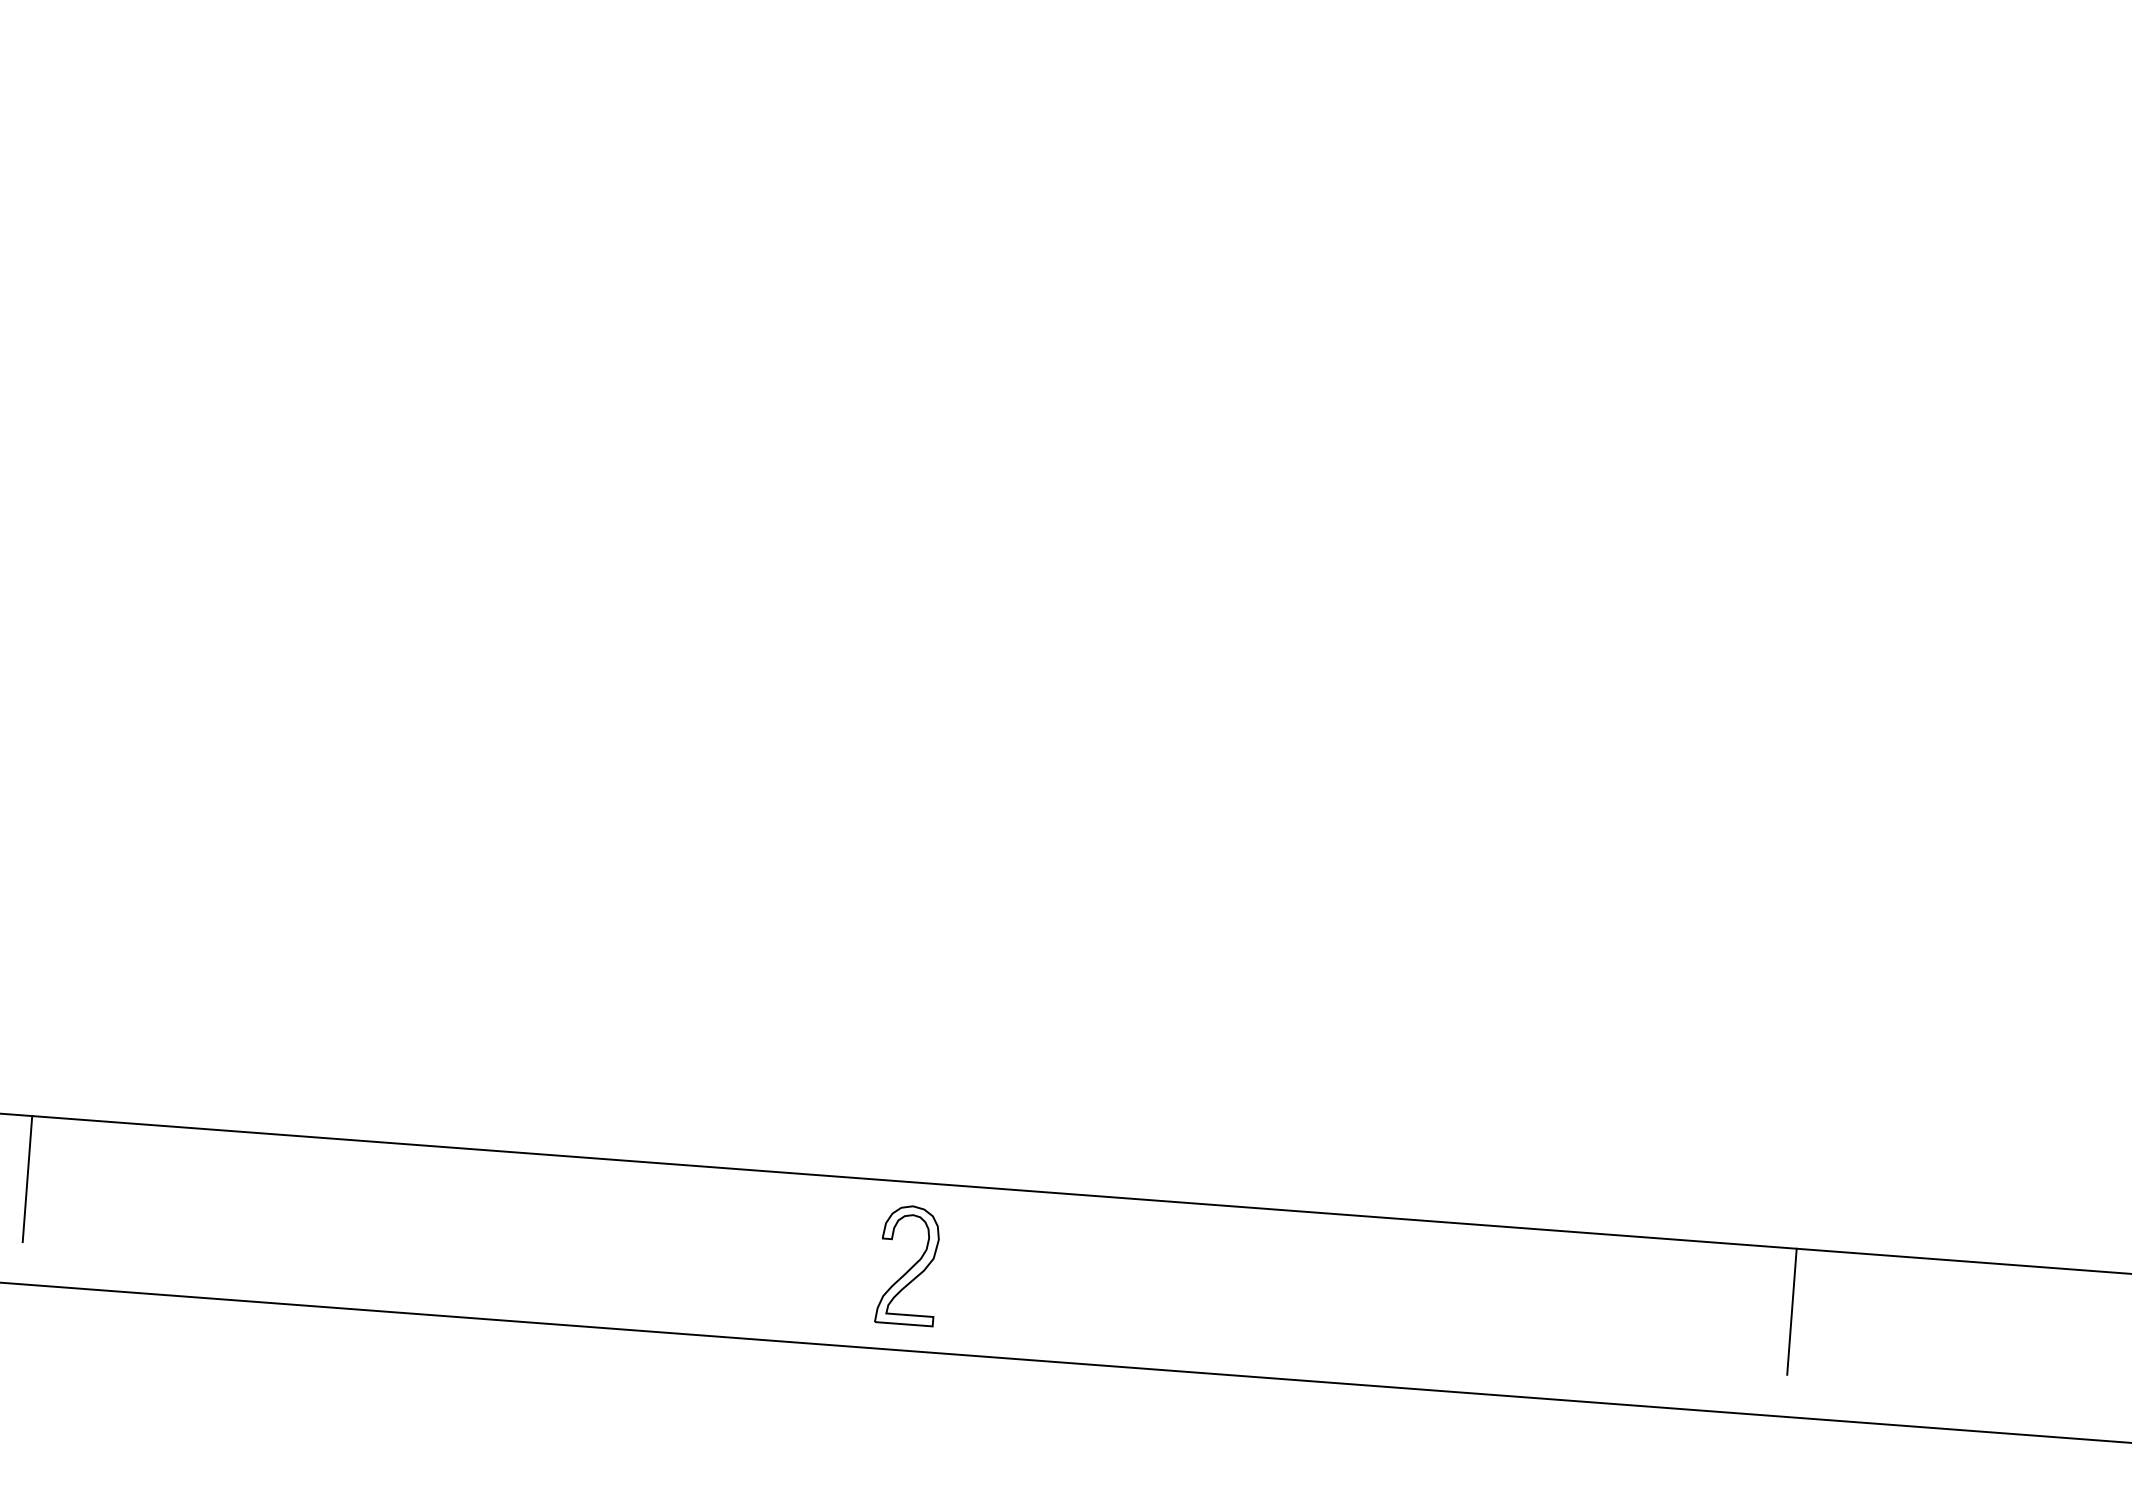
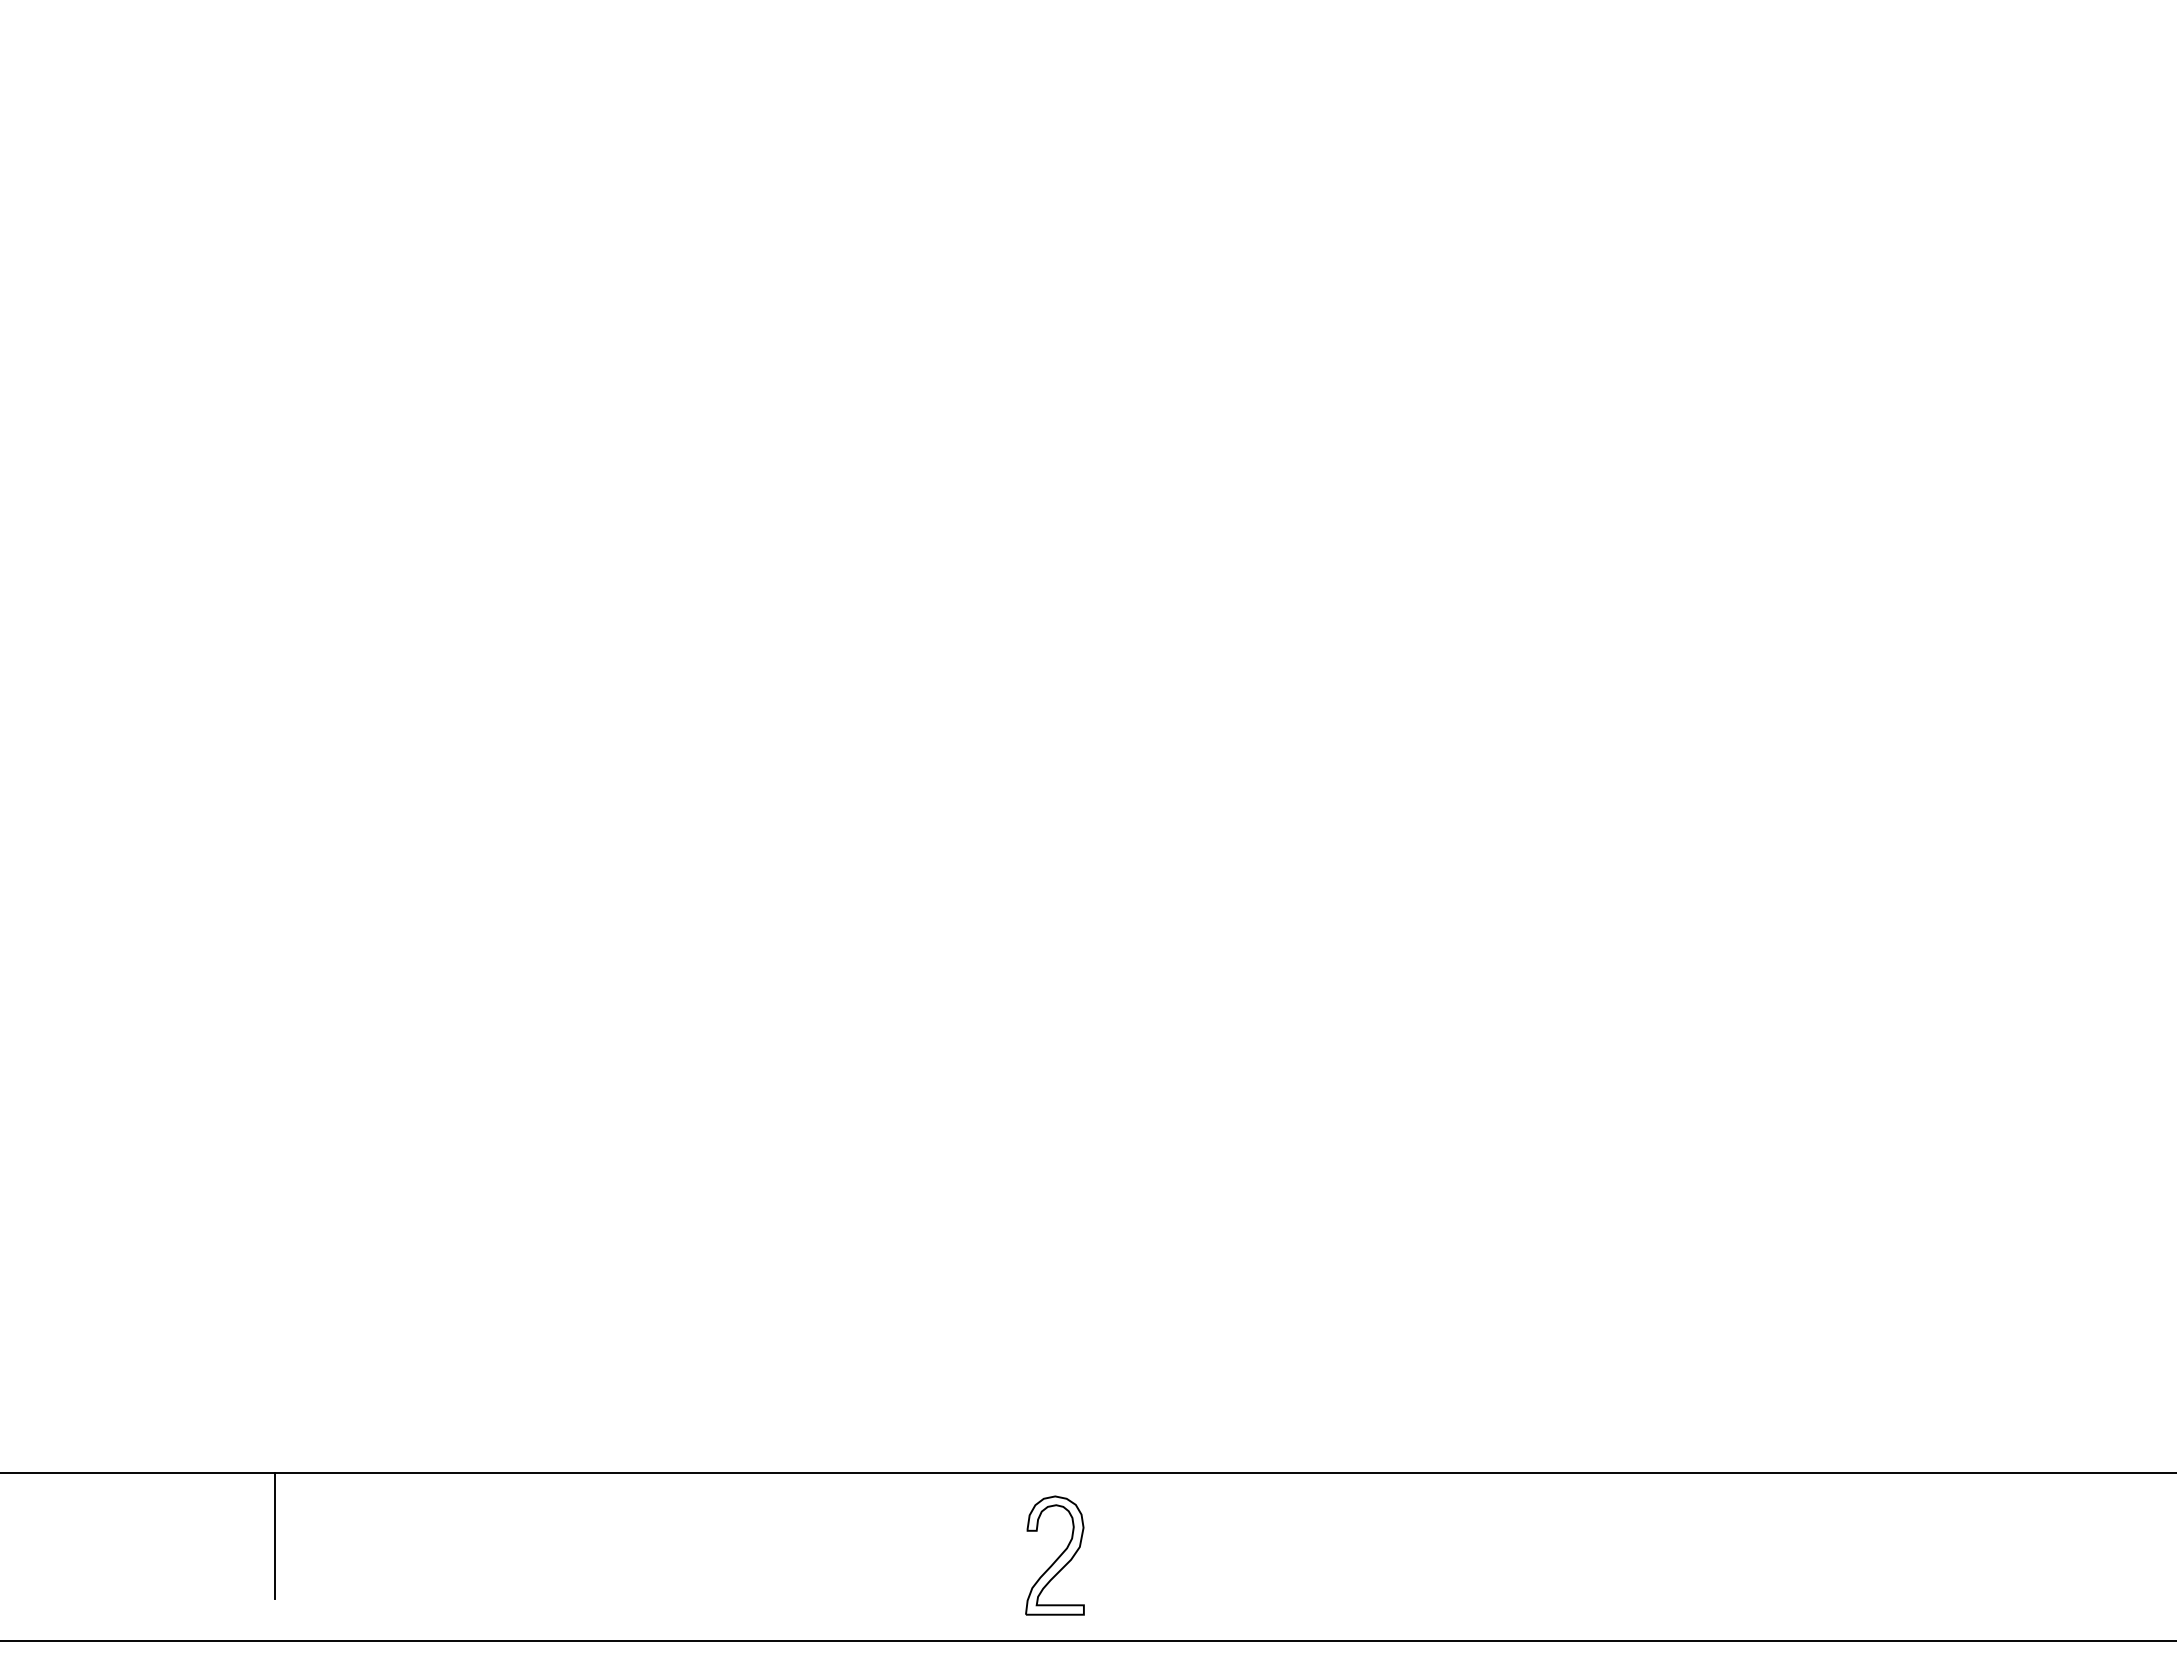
part: (907, 1265) -> (1054, 1555), moved
line: (1791, 1311) -> (2044, 1535), removed

